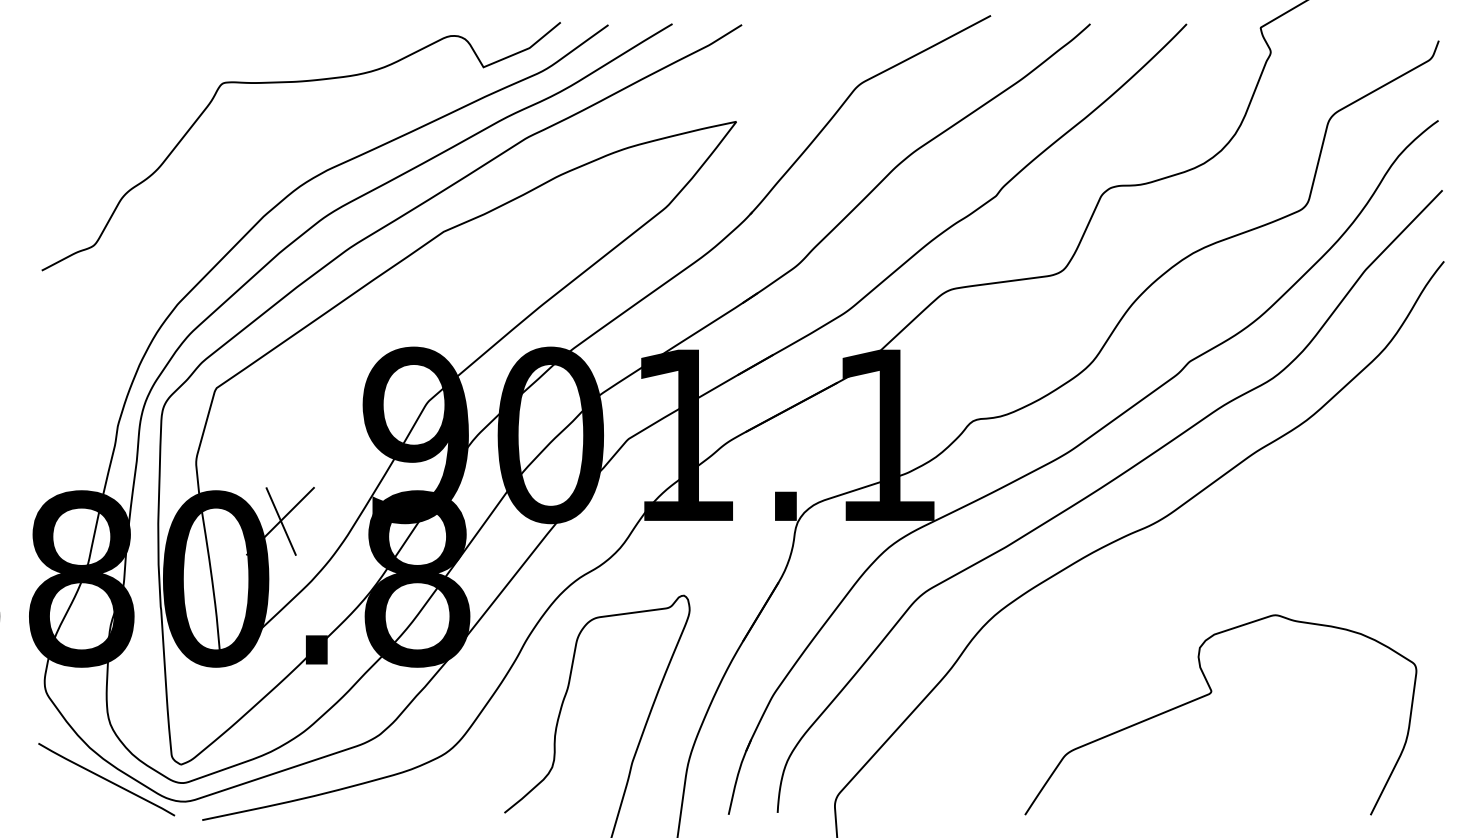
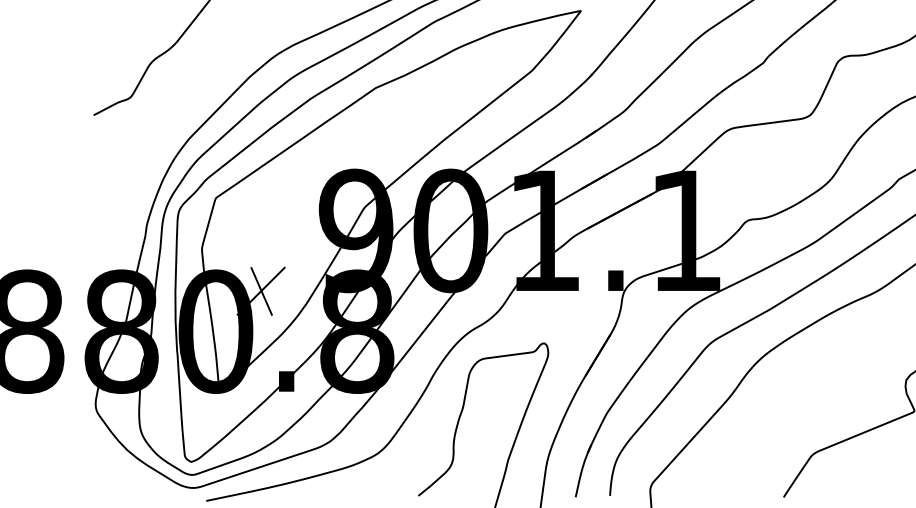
line: (106, 779) -> (139, 472), removed

